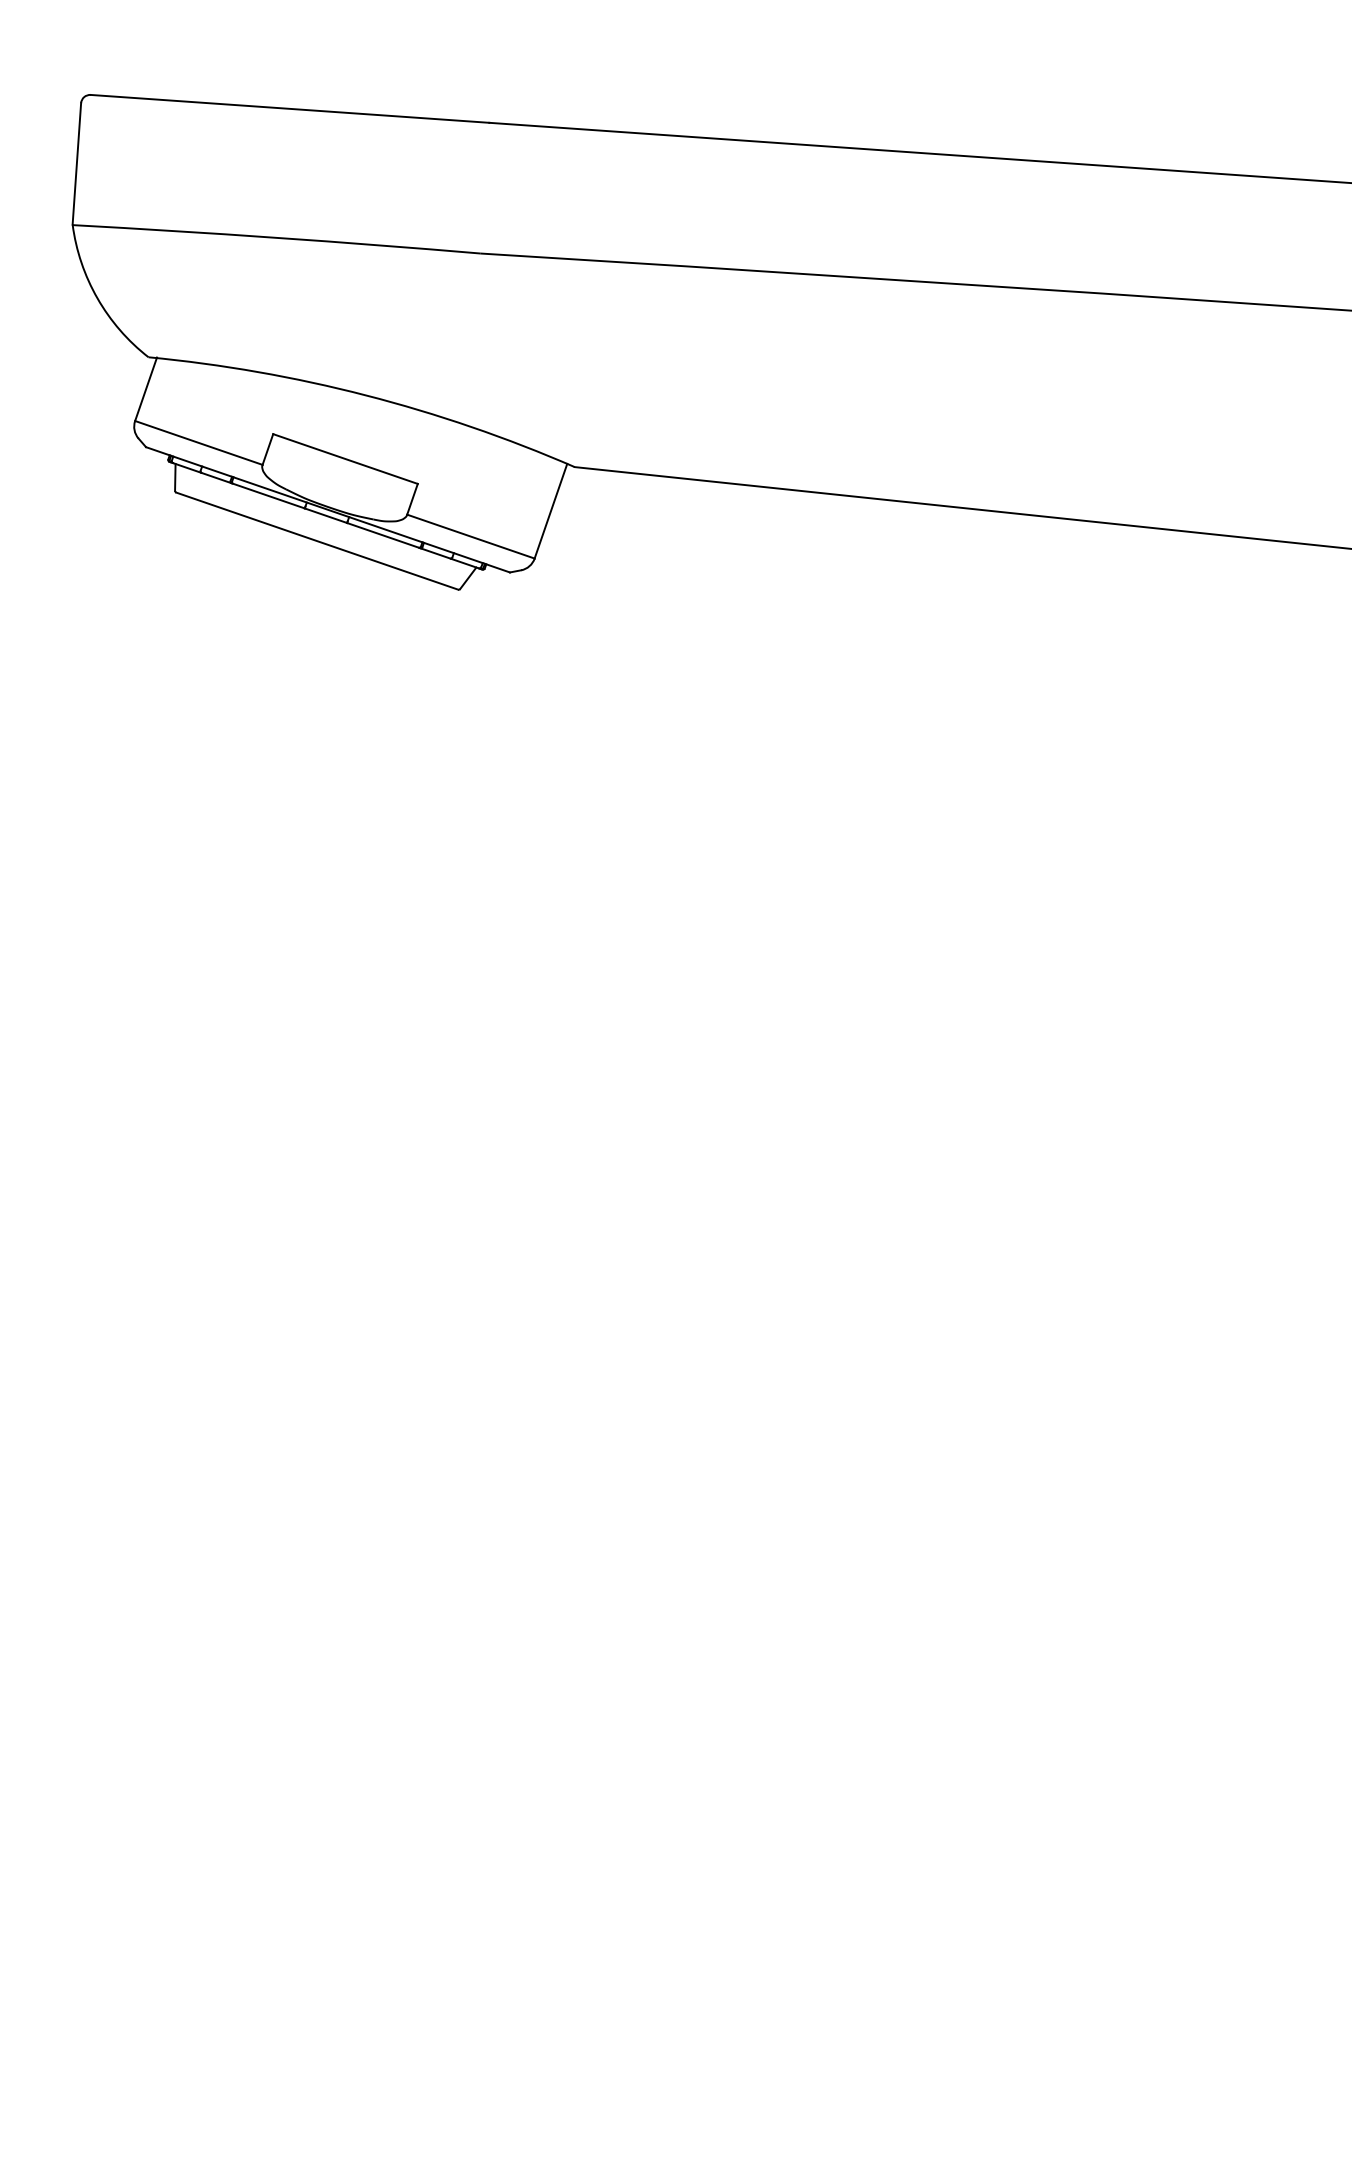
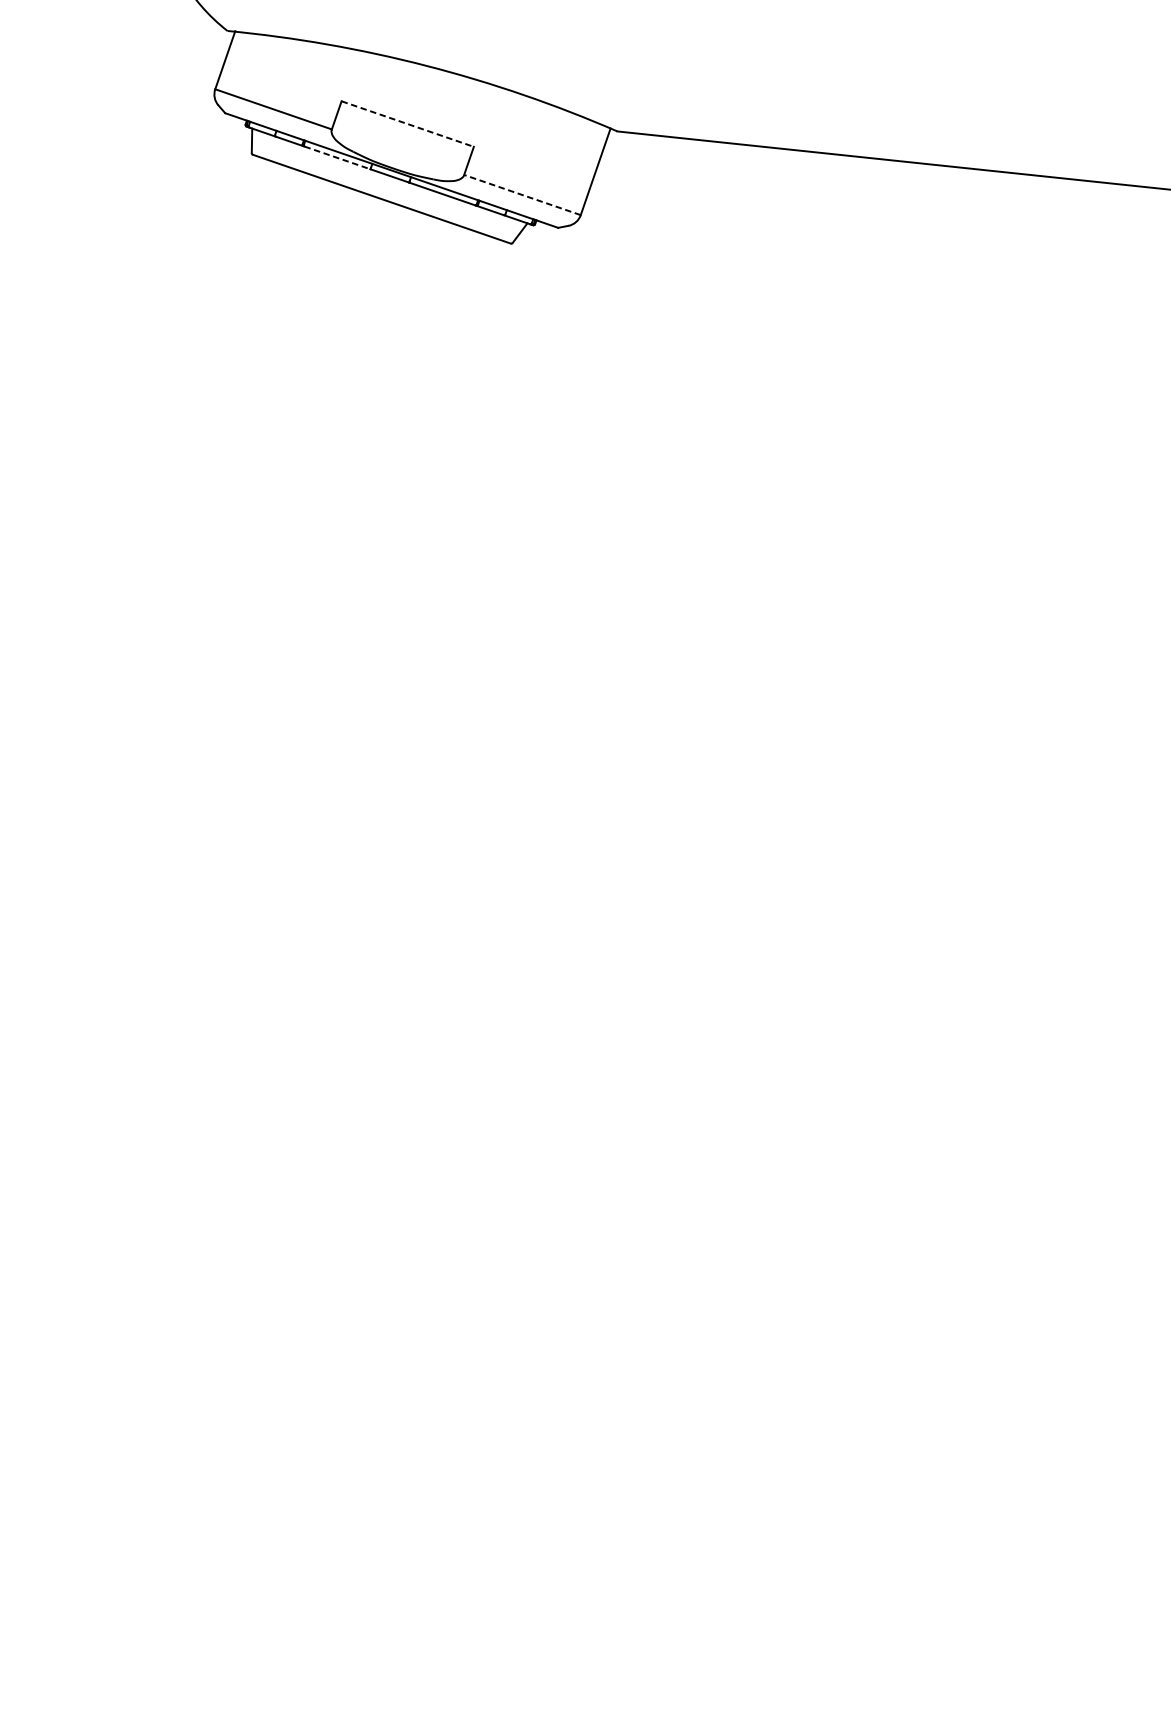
line: (345, 459) -> (407, 124), solid -> dashed
line: (269, 496) -> (338, 158), solid -> dashed
line: (470, 536) -> (522, 194), solid -> dashed

